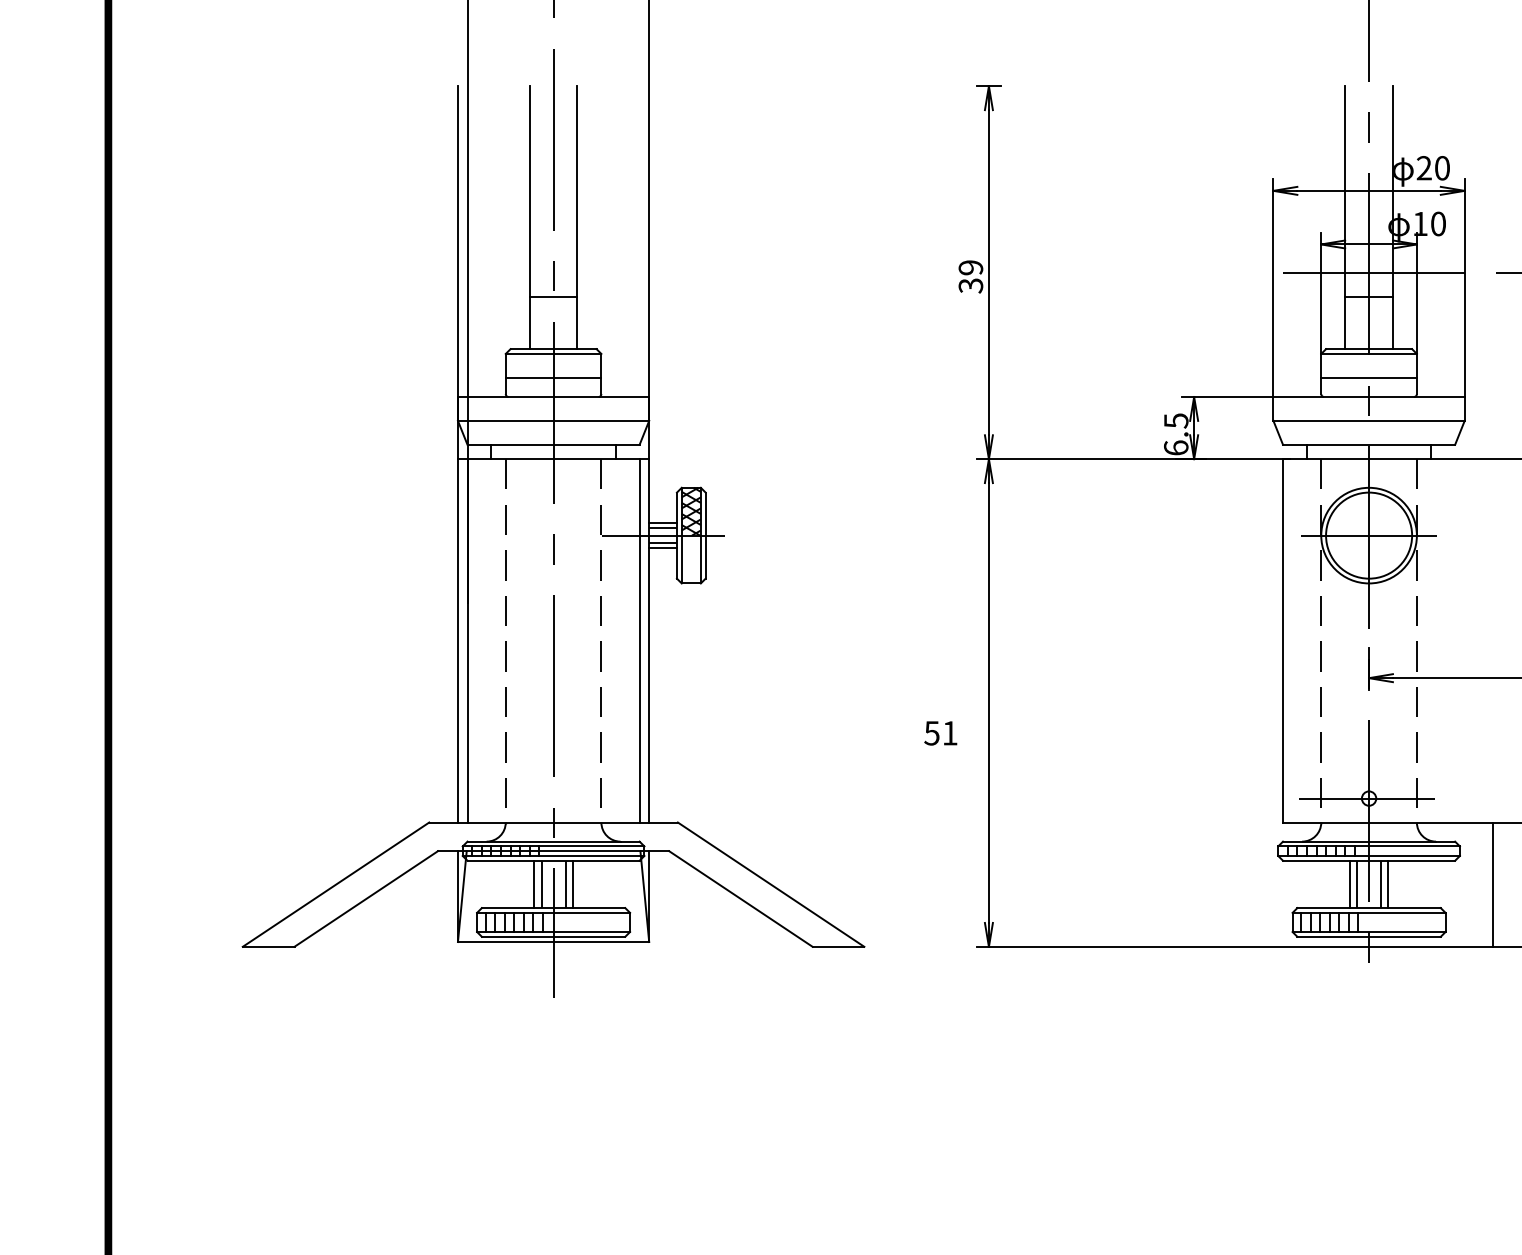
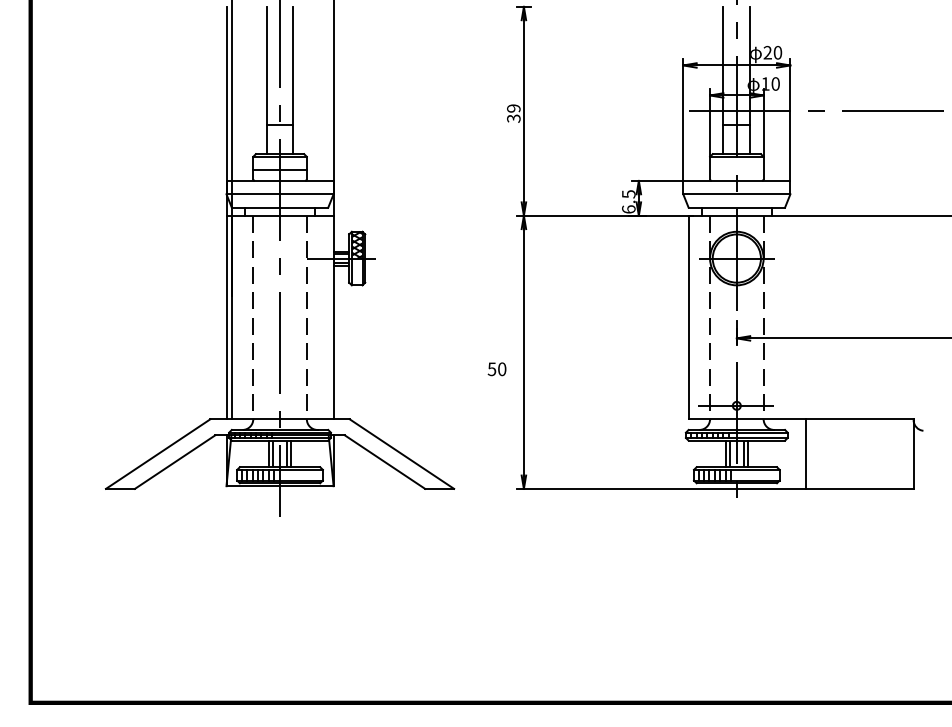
line: (1368, 378) -> (736, 170), removed
line: (640, 640) -> (328, 317), removed
text: (950, 733) -> (502, 369), 51 -> 50

